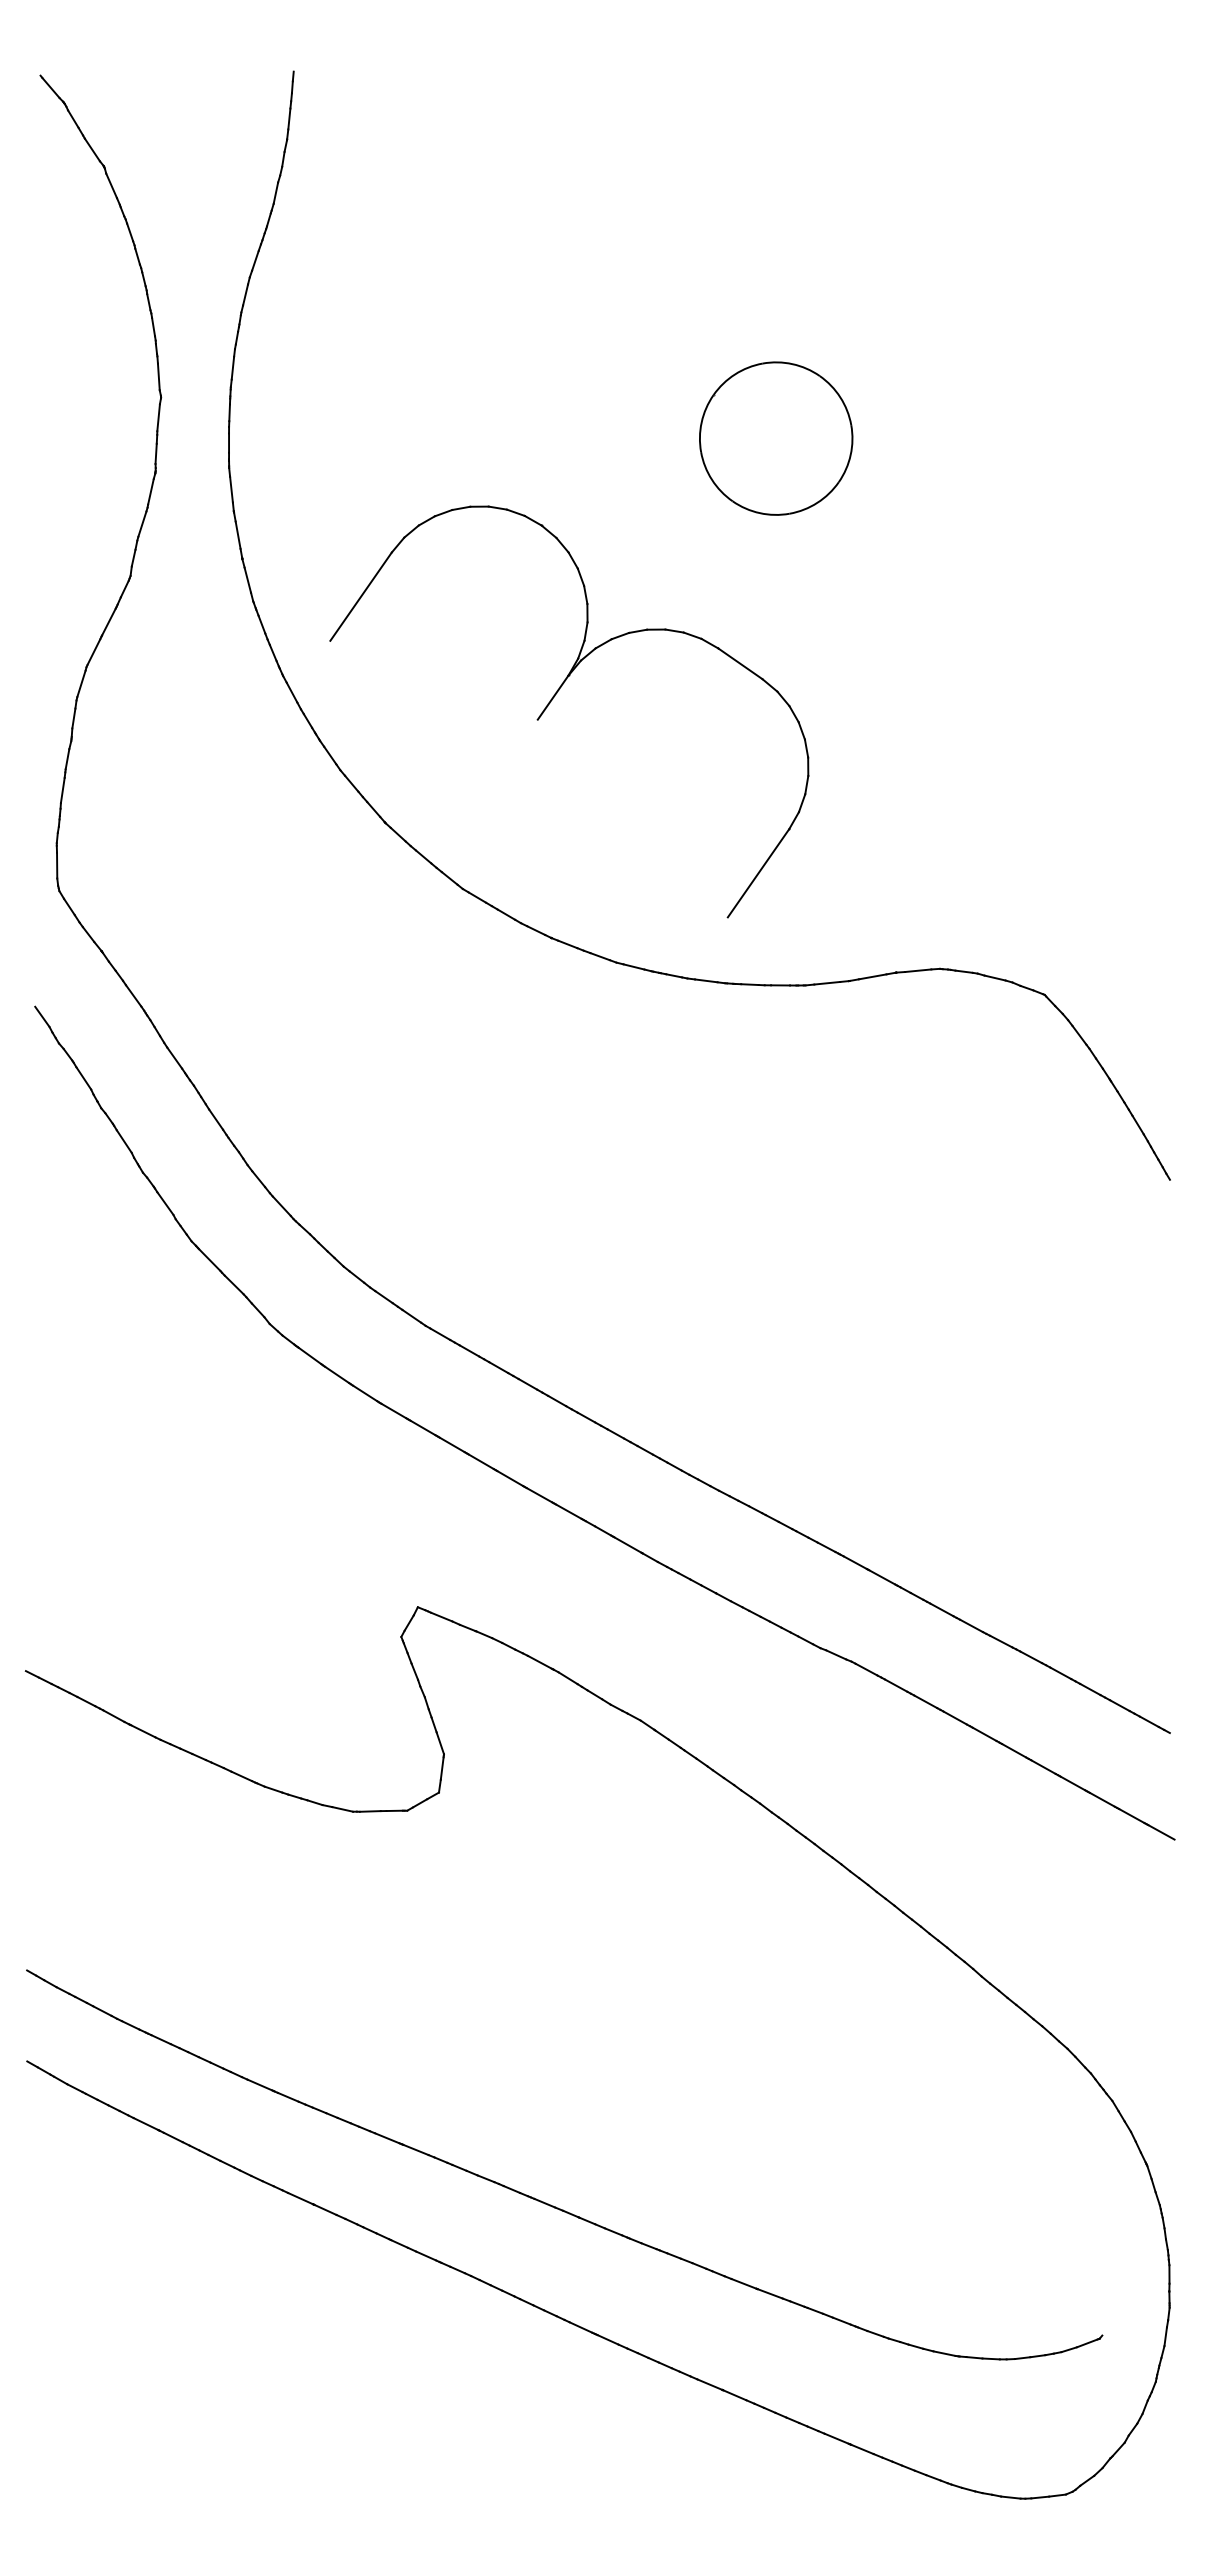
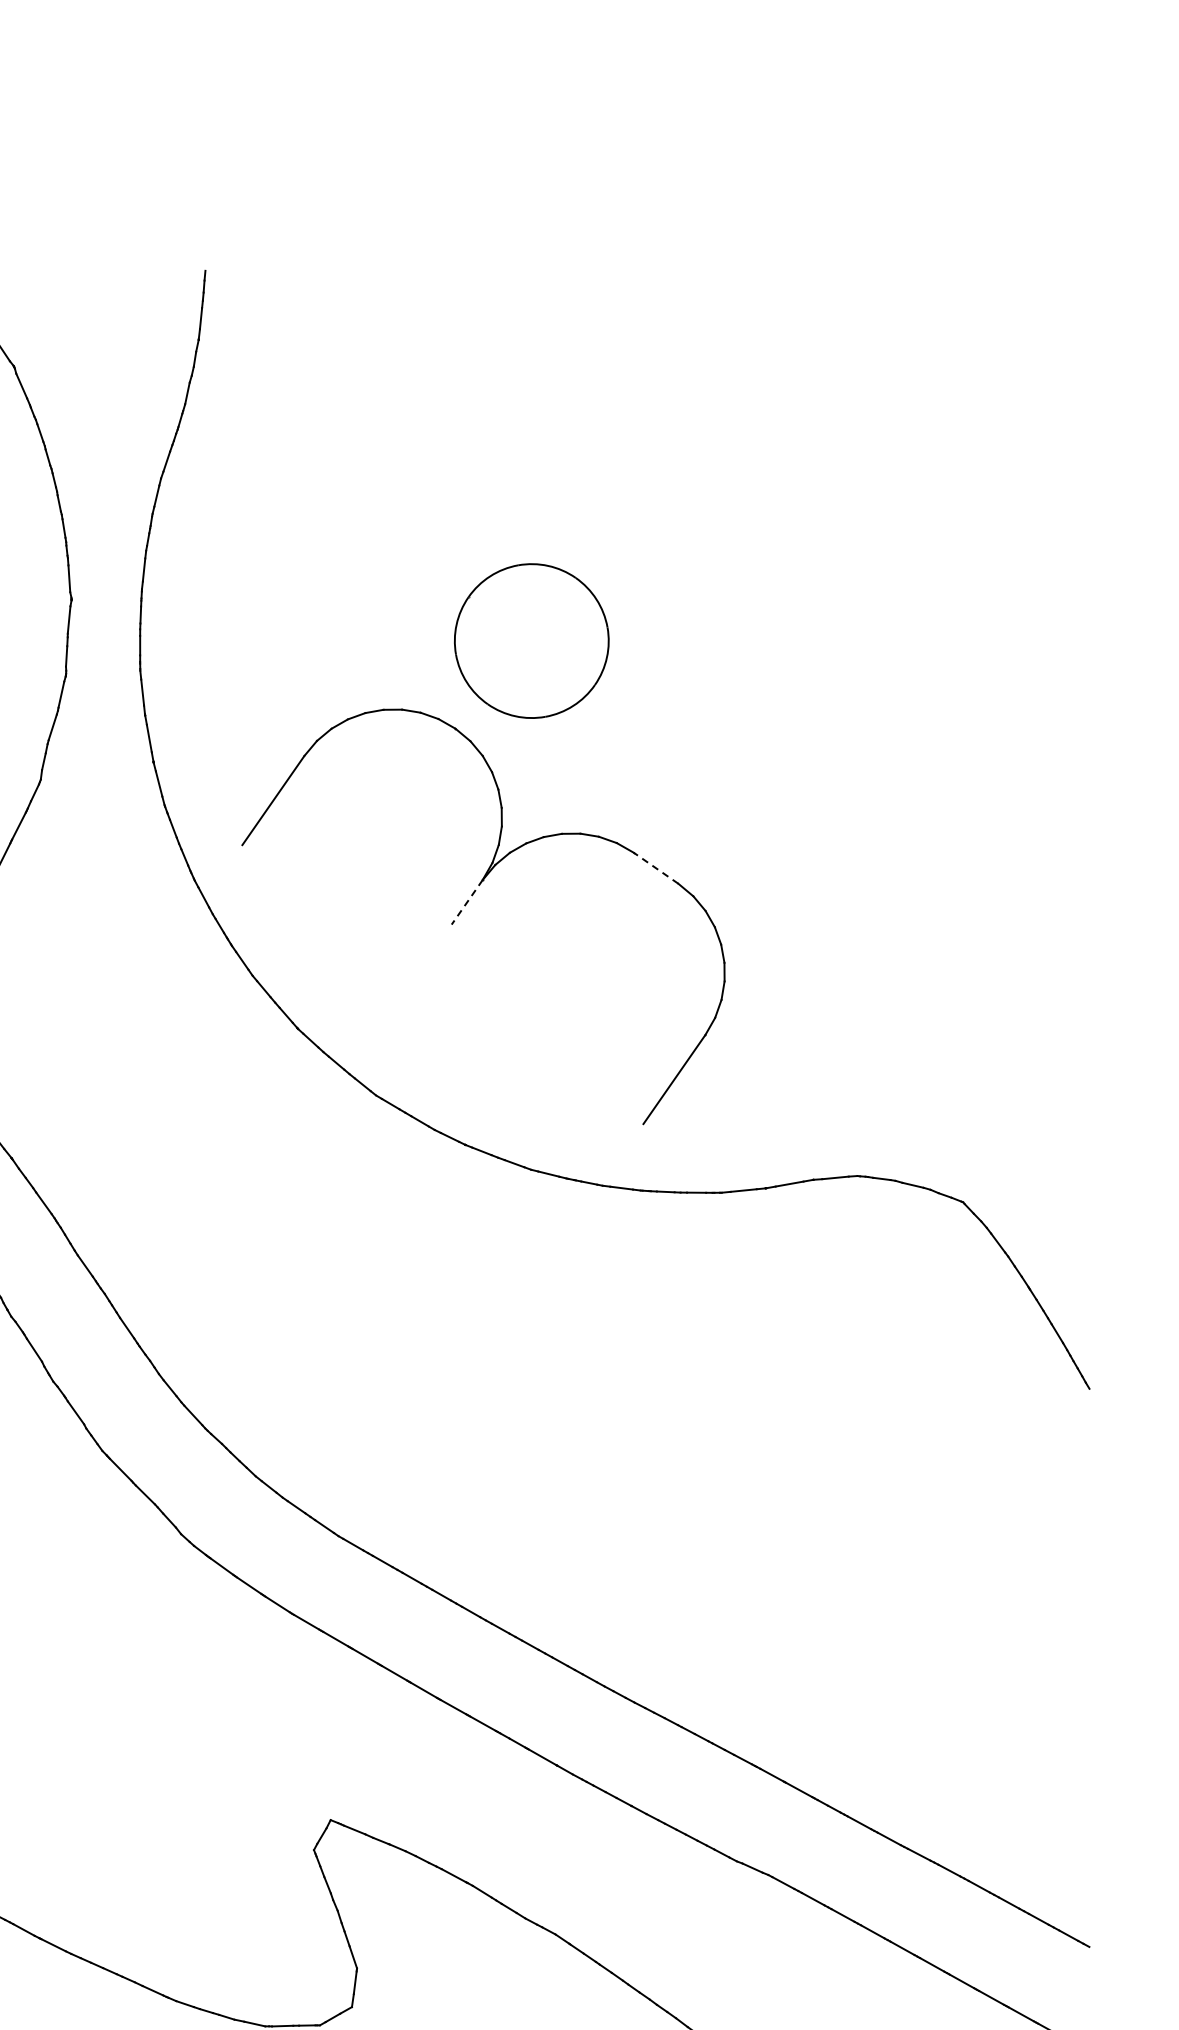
part: (776, 438) -> (532, 640), moved
line: (740, 663) -> (656, 867), solid -> dashed
line: (553, 697) -> (467, 902), solid -> dashed

